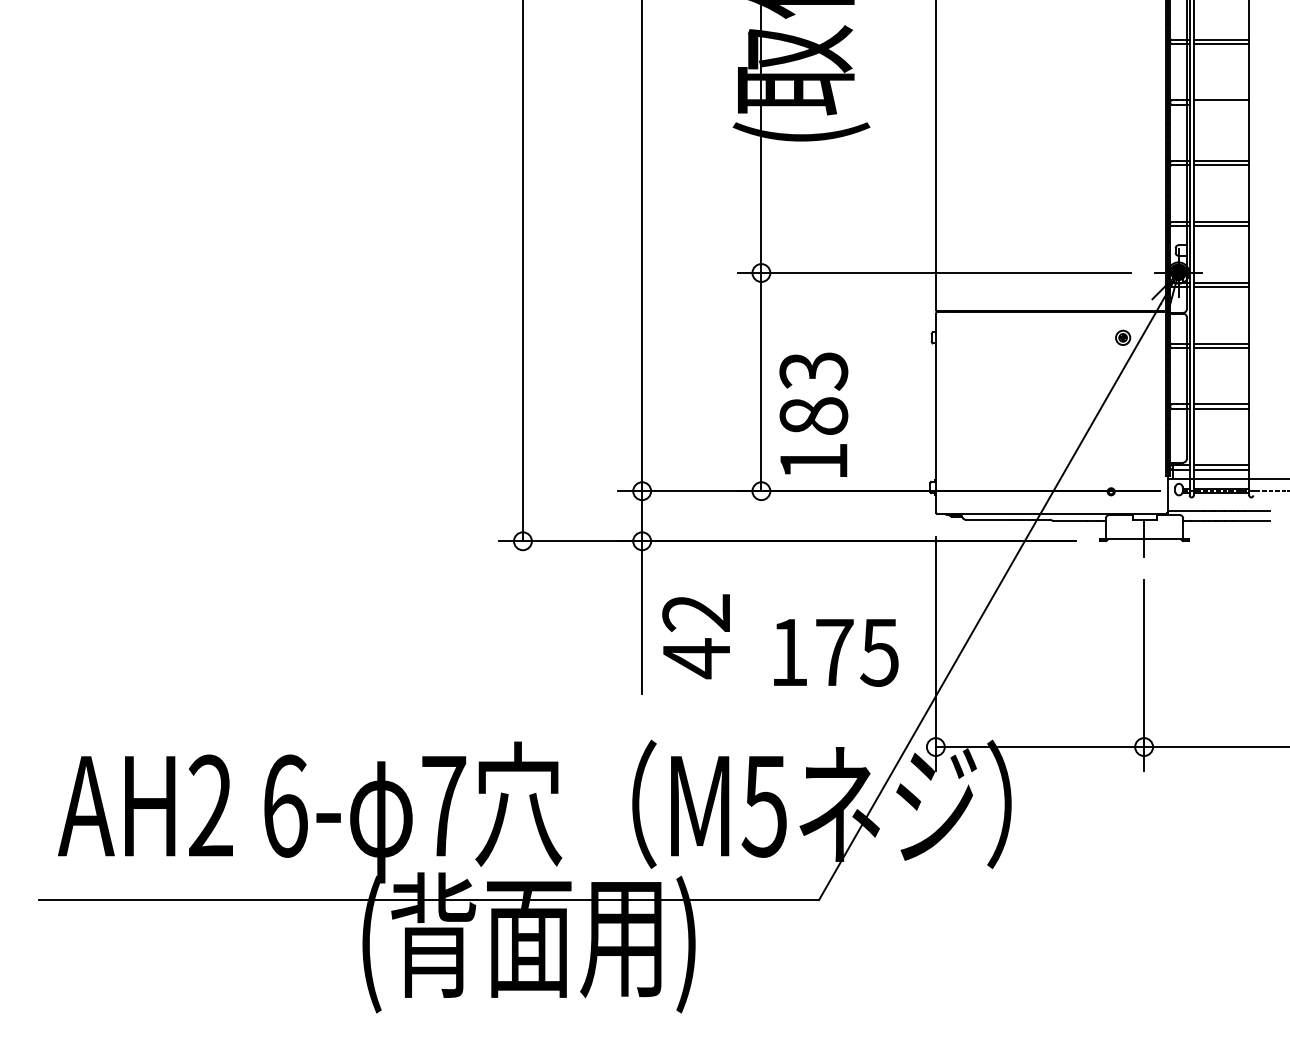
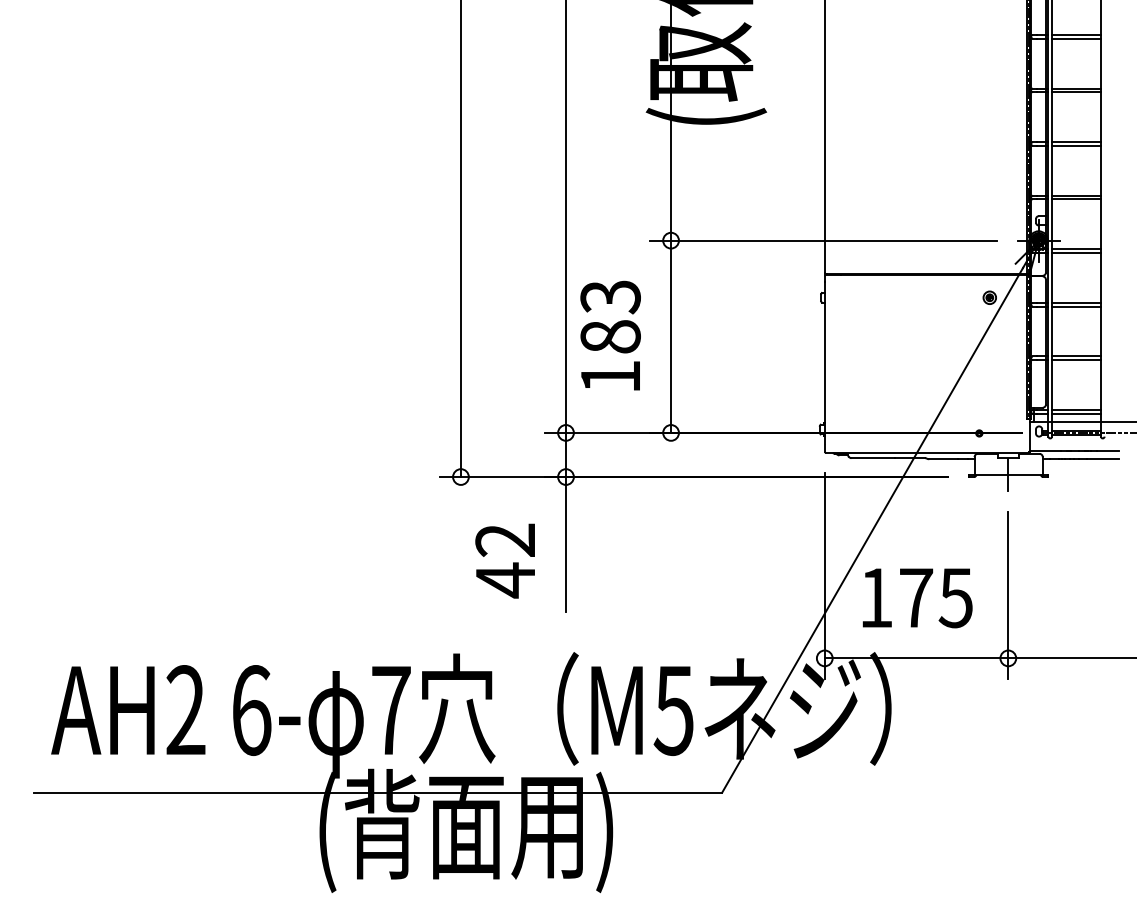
line: (1221, 104) -> (1076, 92), added
text: (813, 414) -> (610, 335), moved
text: (695, 636) -> (504, 560), moved
text: (836, 652) -> (917, 597), moved

